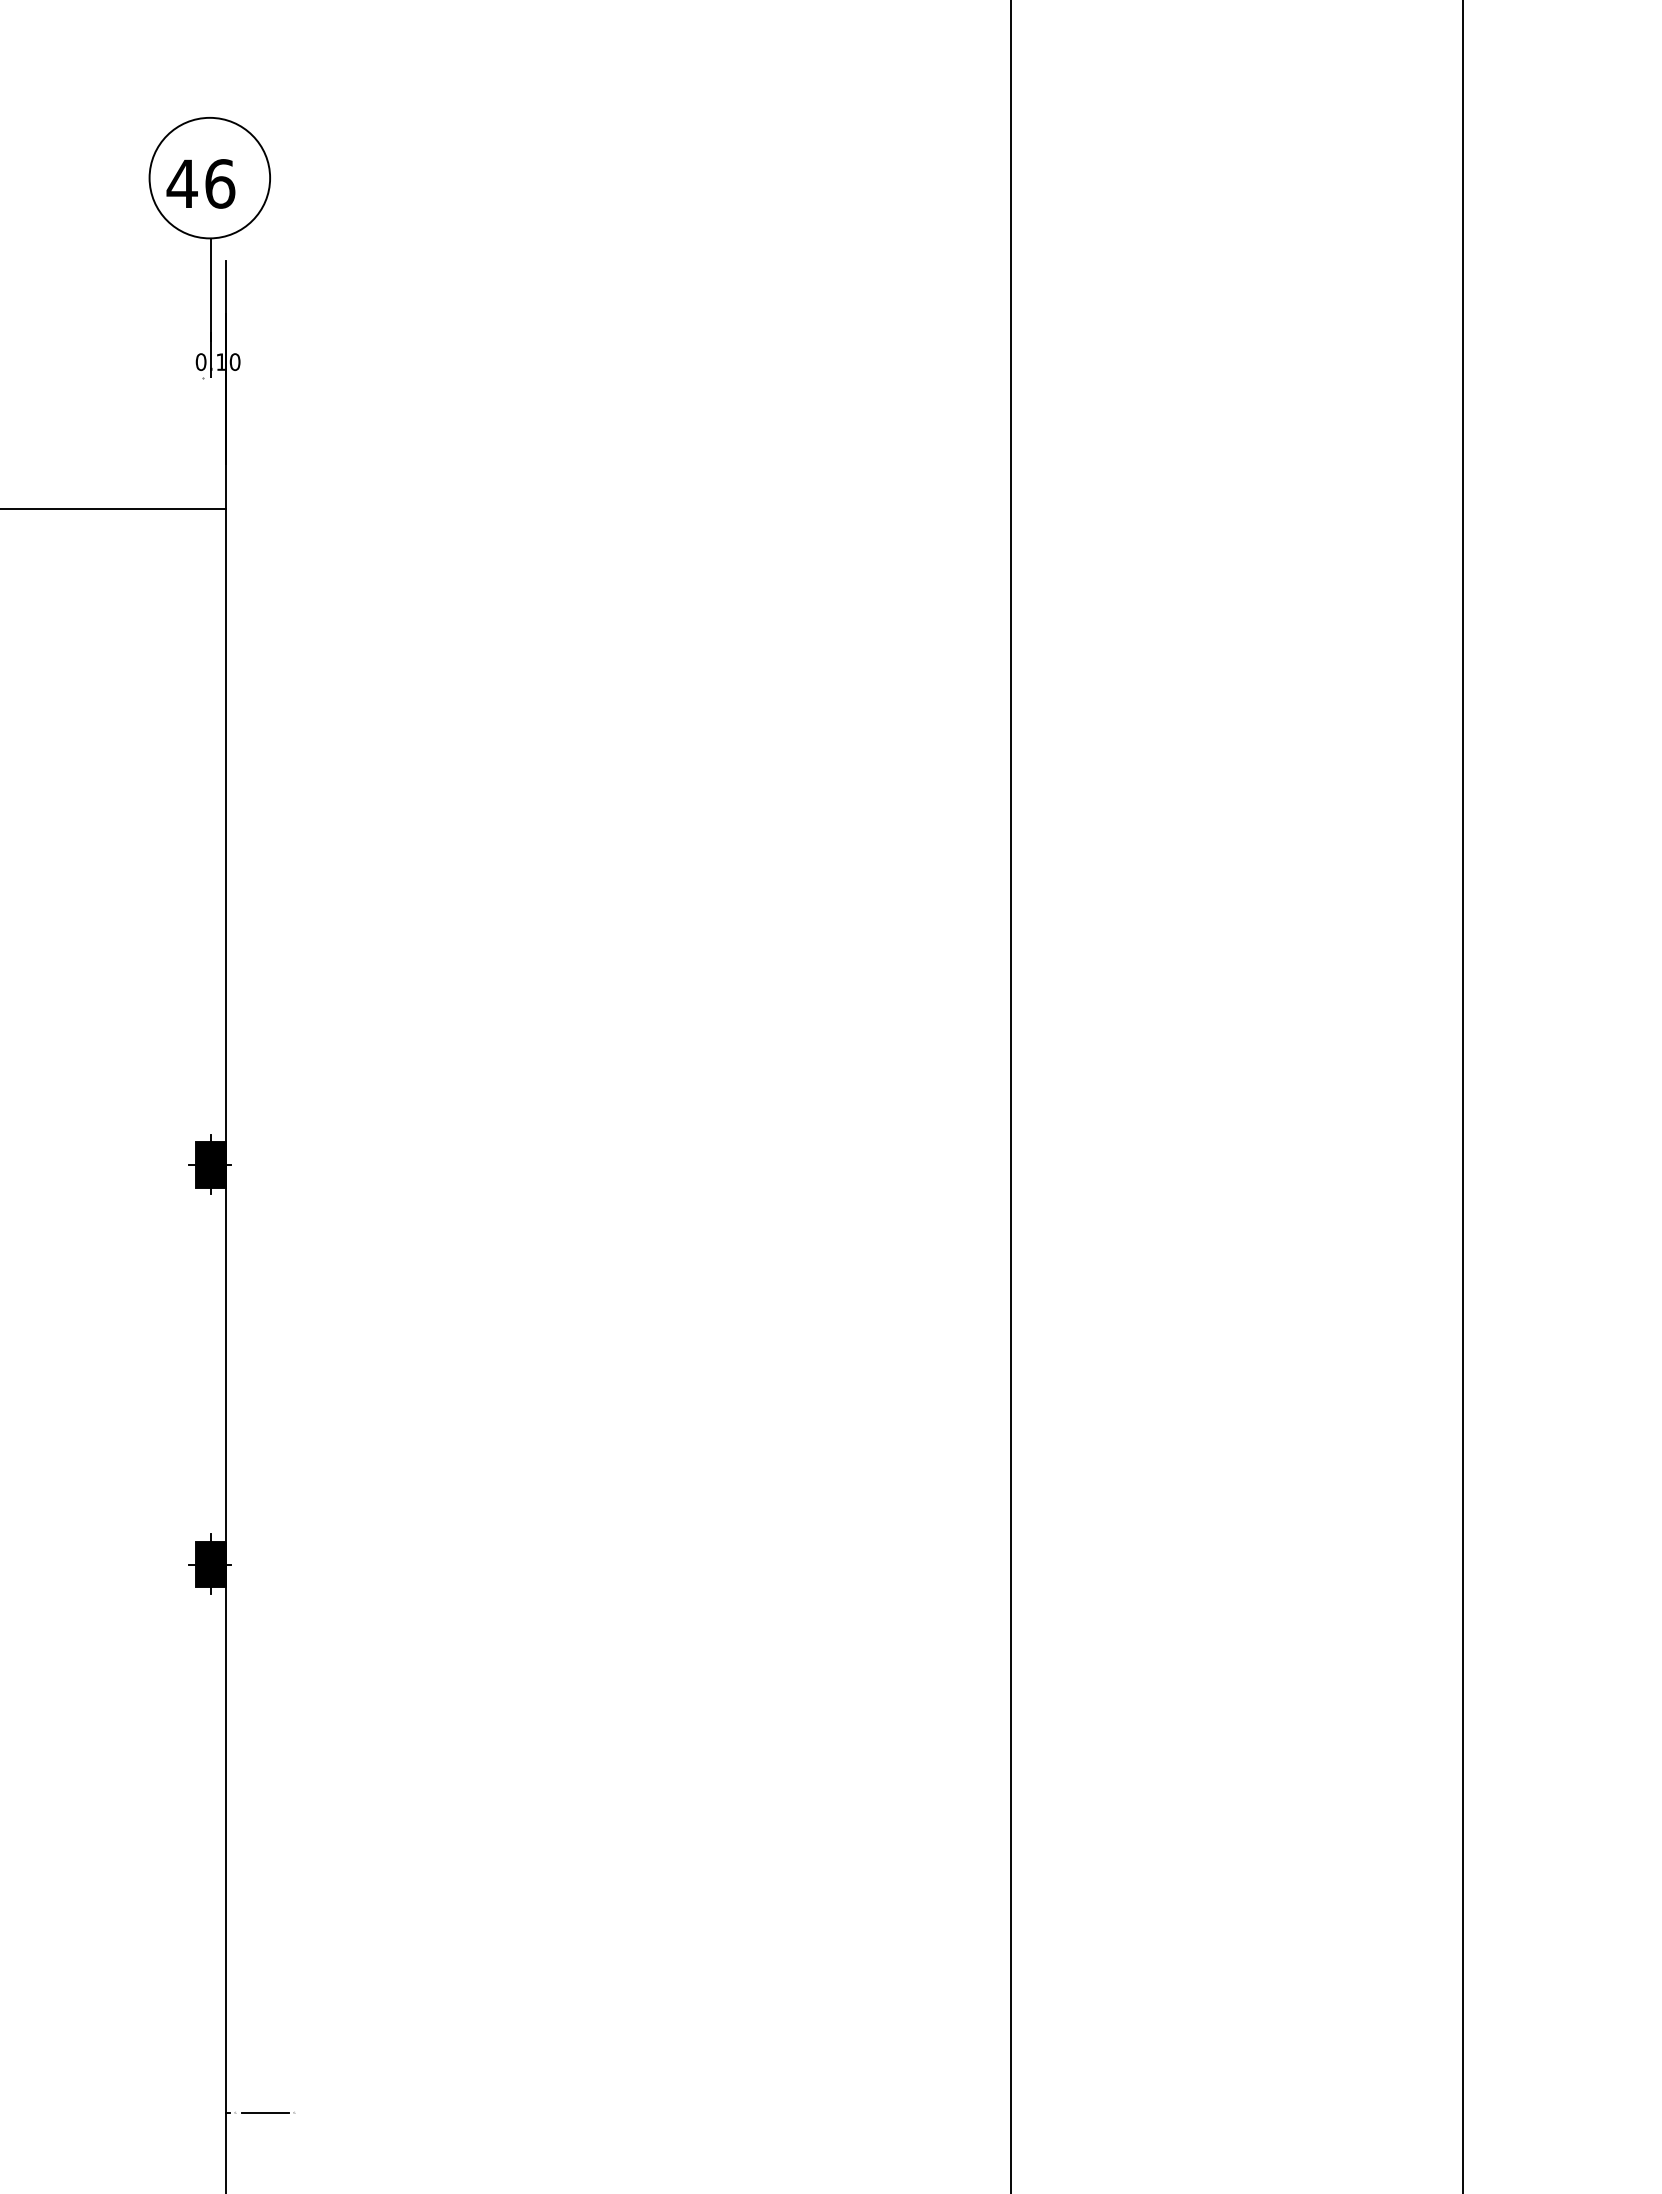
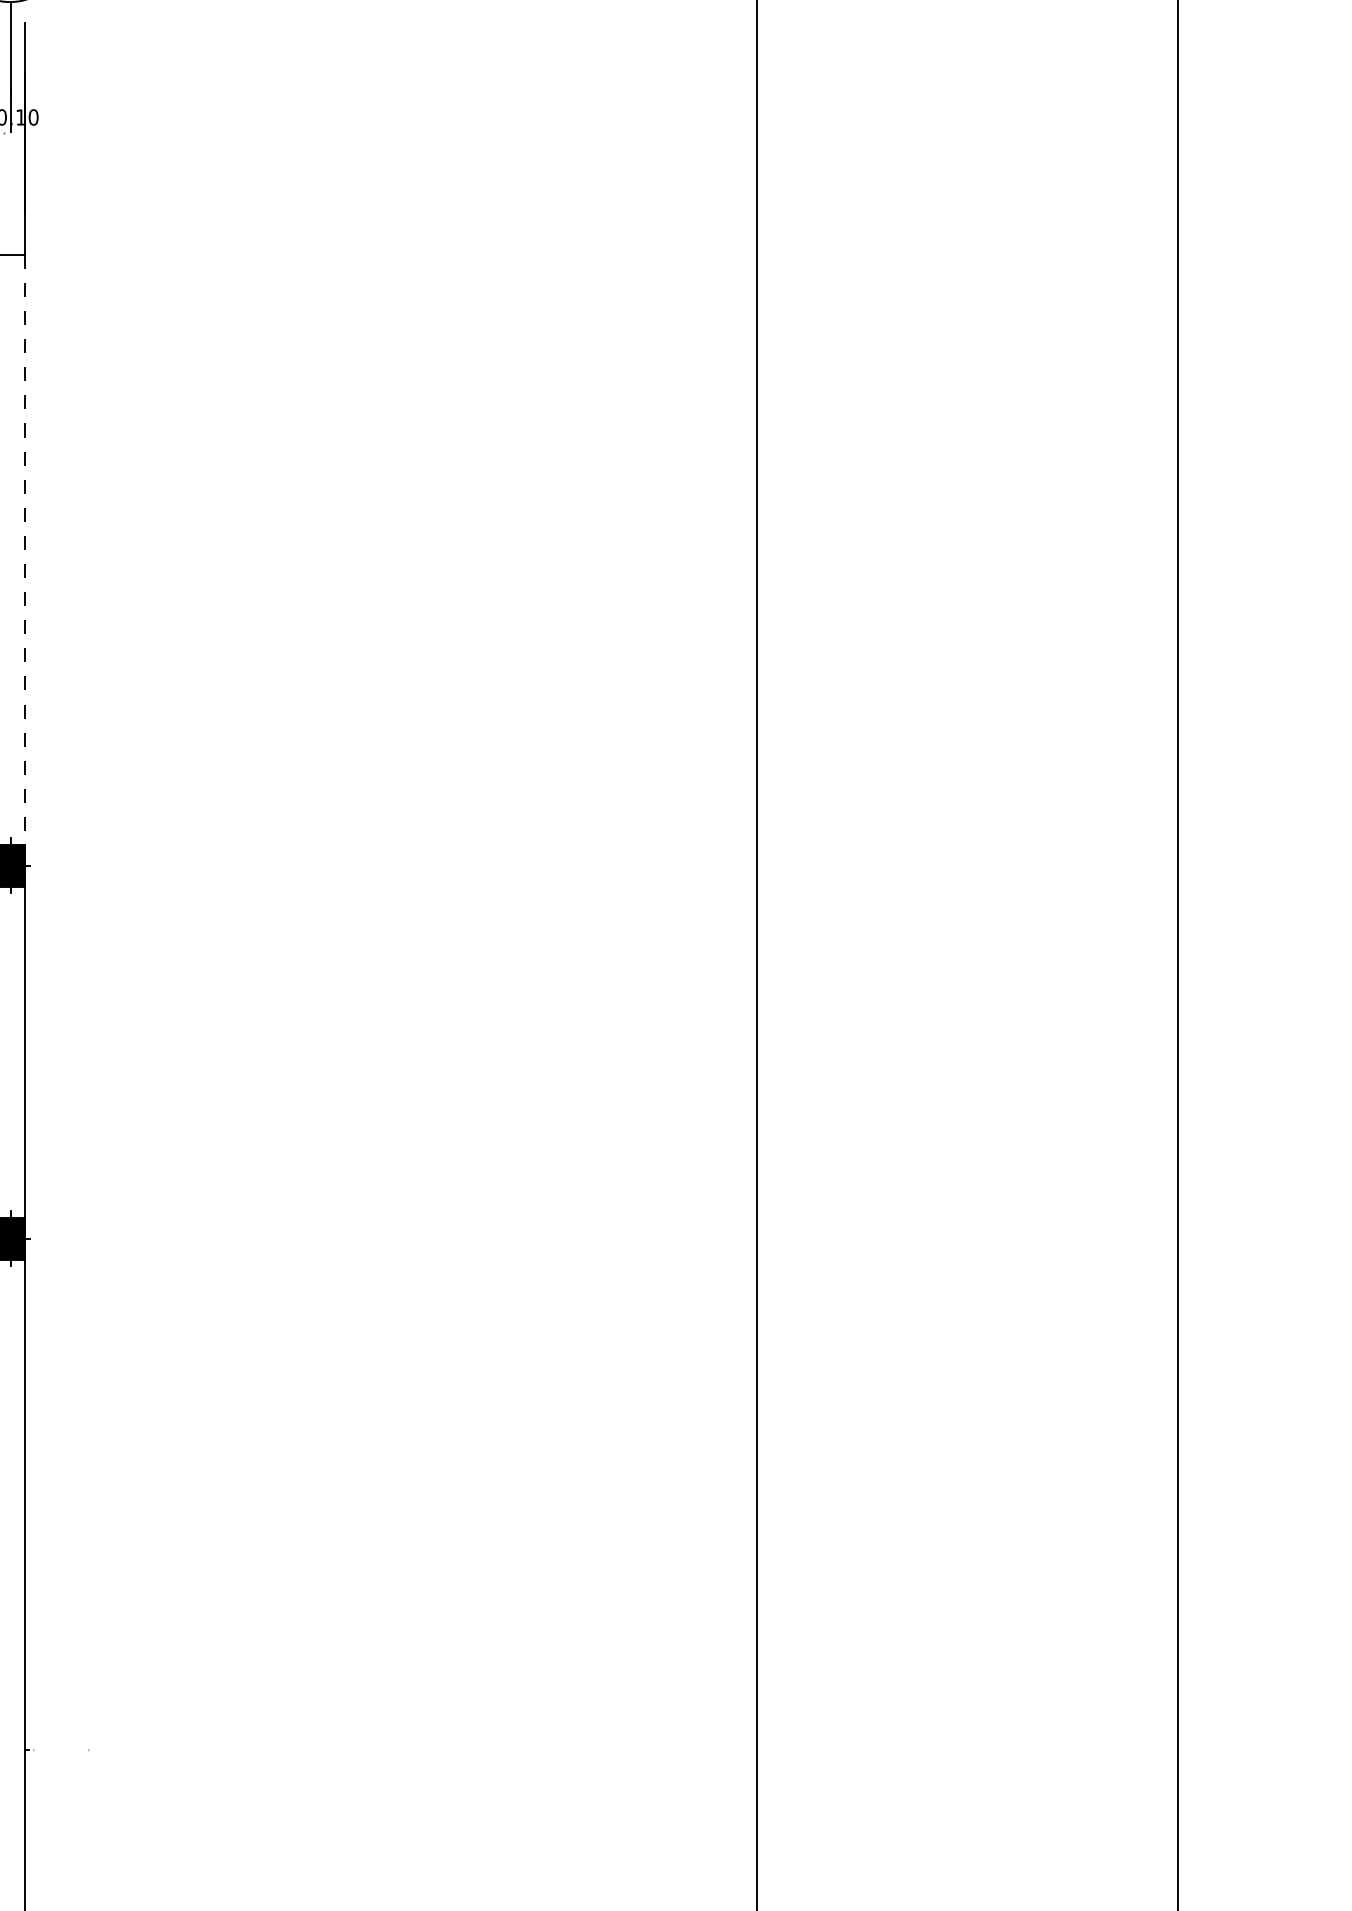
line: (225, 833) -> (24, 557), solid -> dashed
line: (264, 2112) -> (61, 1749), removed

